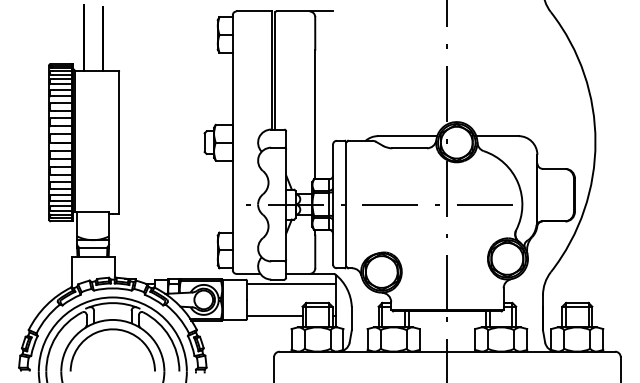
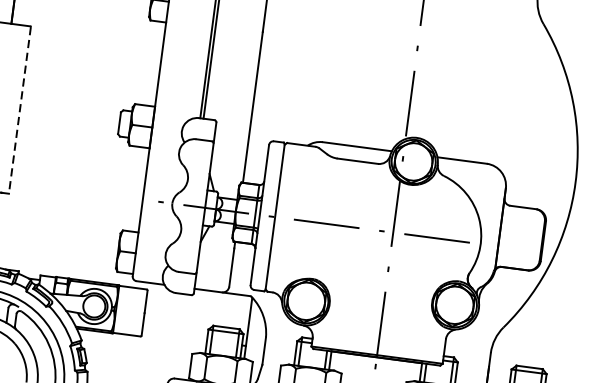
line: (119, 143) -> (20, 111), solid -> dashed
line: (290, 283) -> (198, 300), removed
line: (274, 316) -> (174, 336), removed

